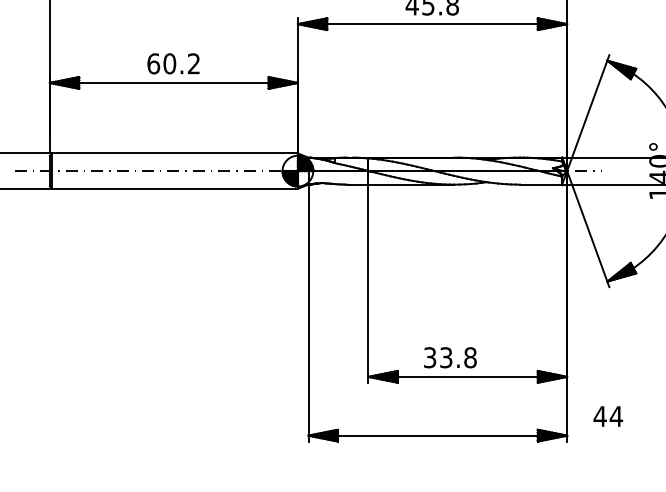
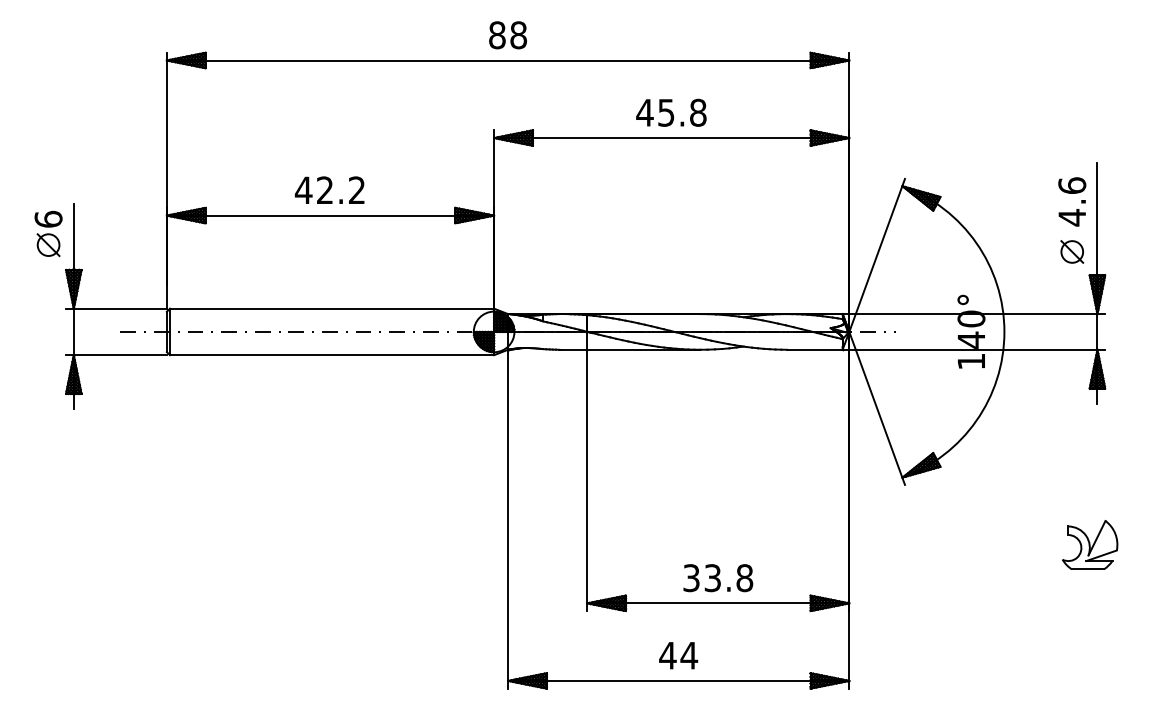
text: (161, 63) -> (313, 190), 60.2 -> 42.2
text: (450, 358) -> (718, 578), moved
text: (608, 416) -> (678, 655), moved

